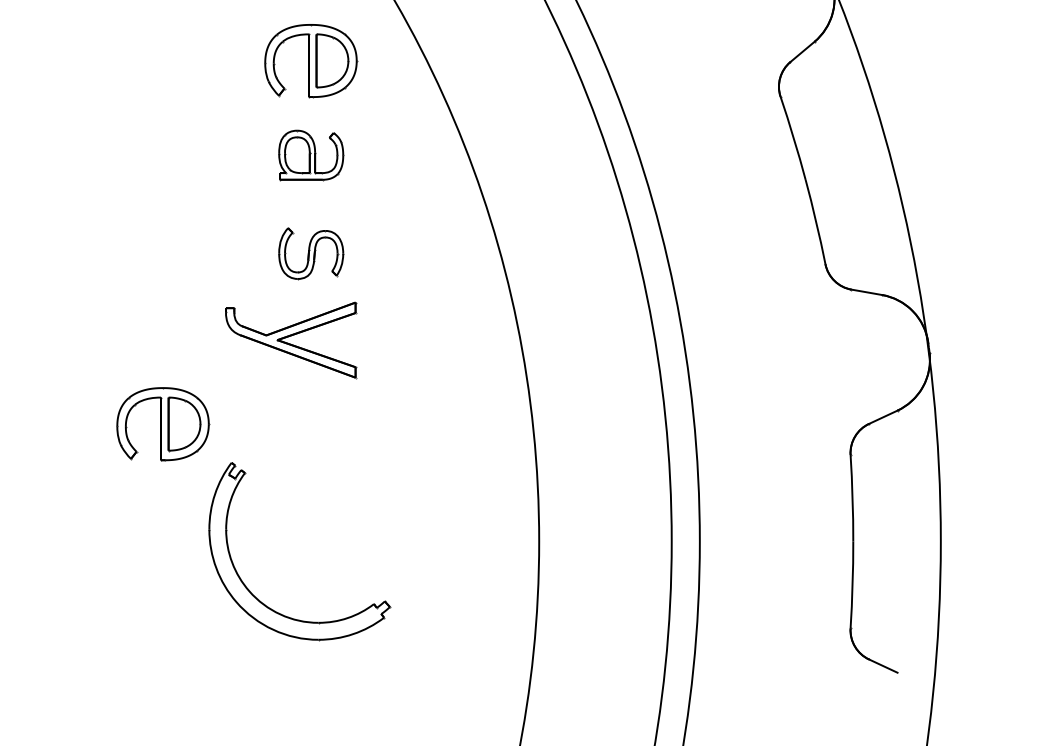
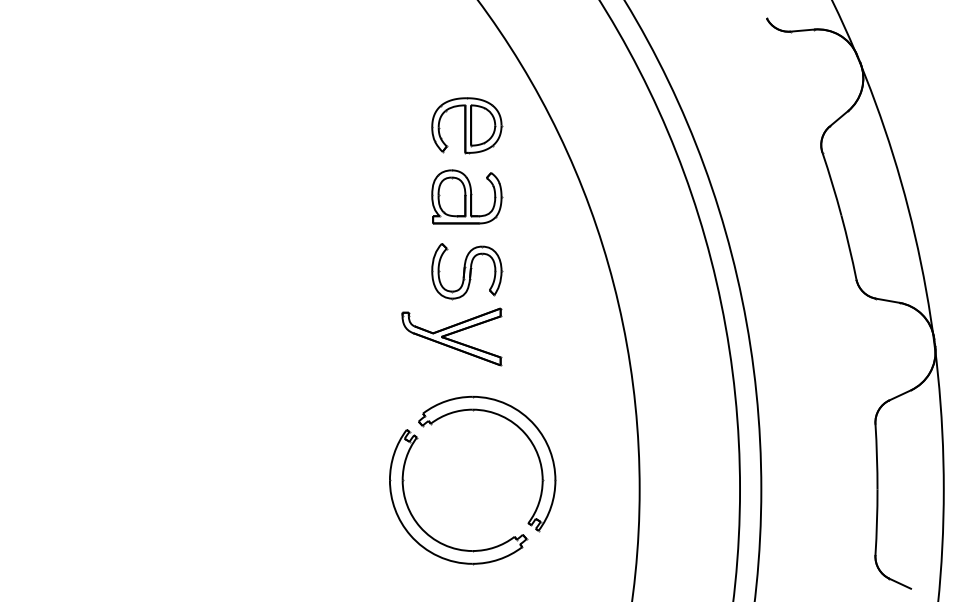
part: (311, 154) -> (467, 196), size x1.43
part: (311, 253) -> (467, 271), size x1.43
part: (163, 424) -> (355, 400), removed
part: (381, 463) -> (520, 430), added

